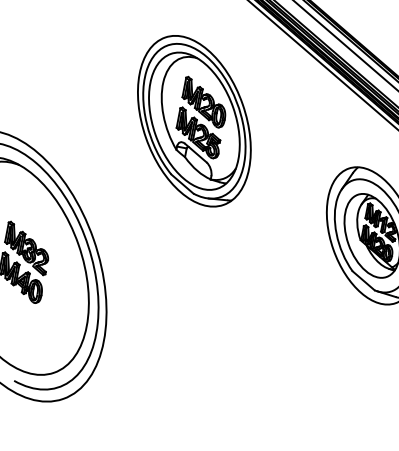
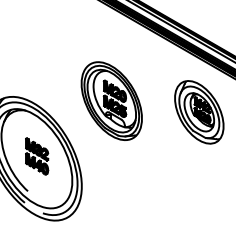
part: (194, 119) -> (111, 100), moved

